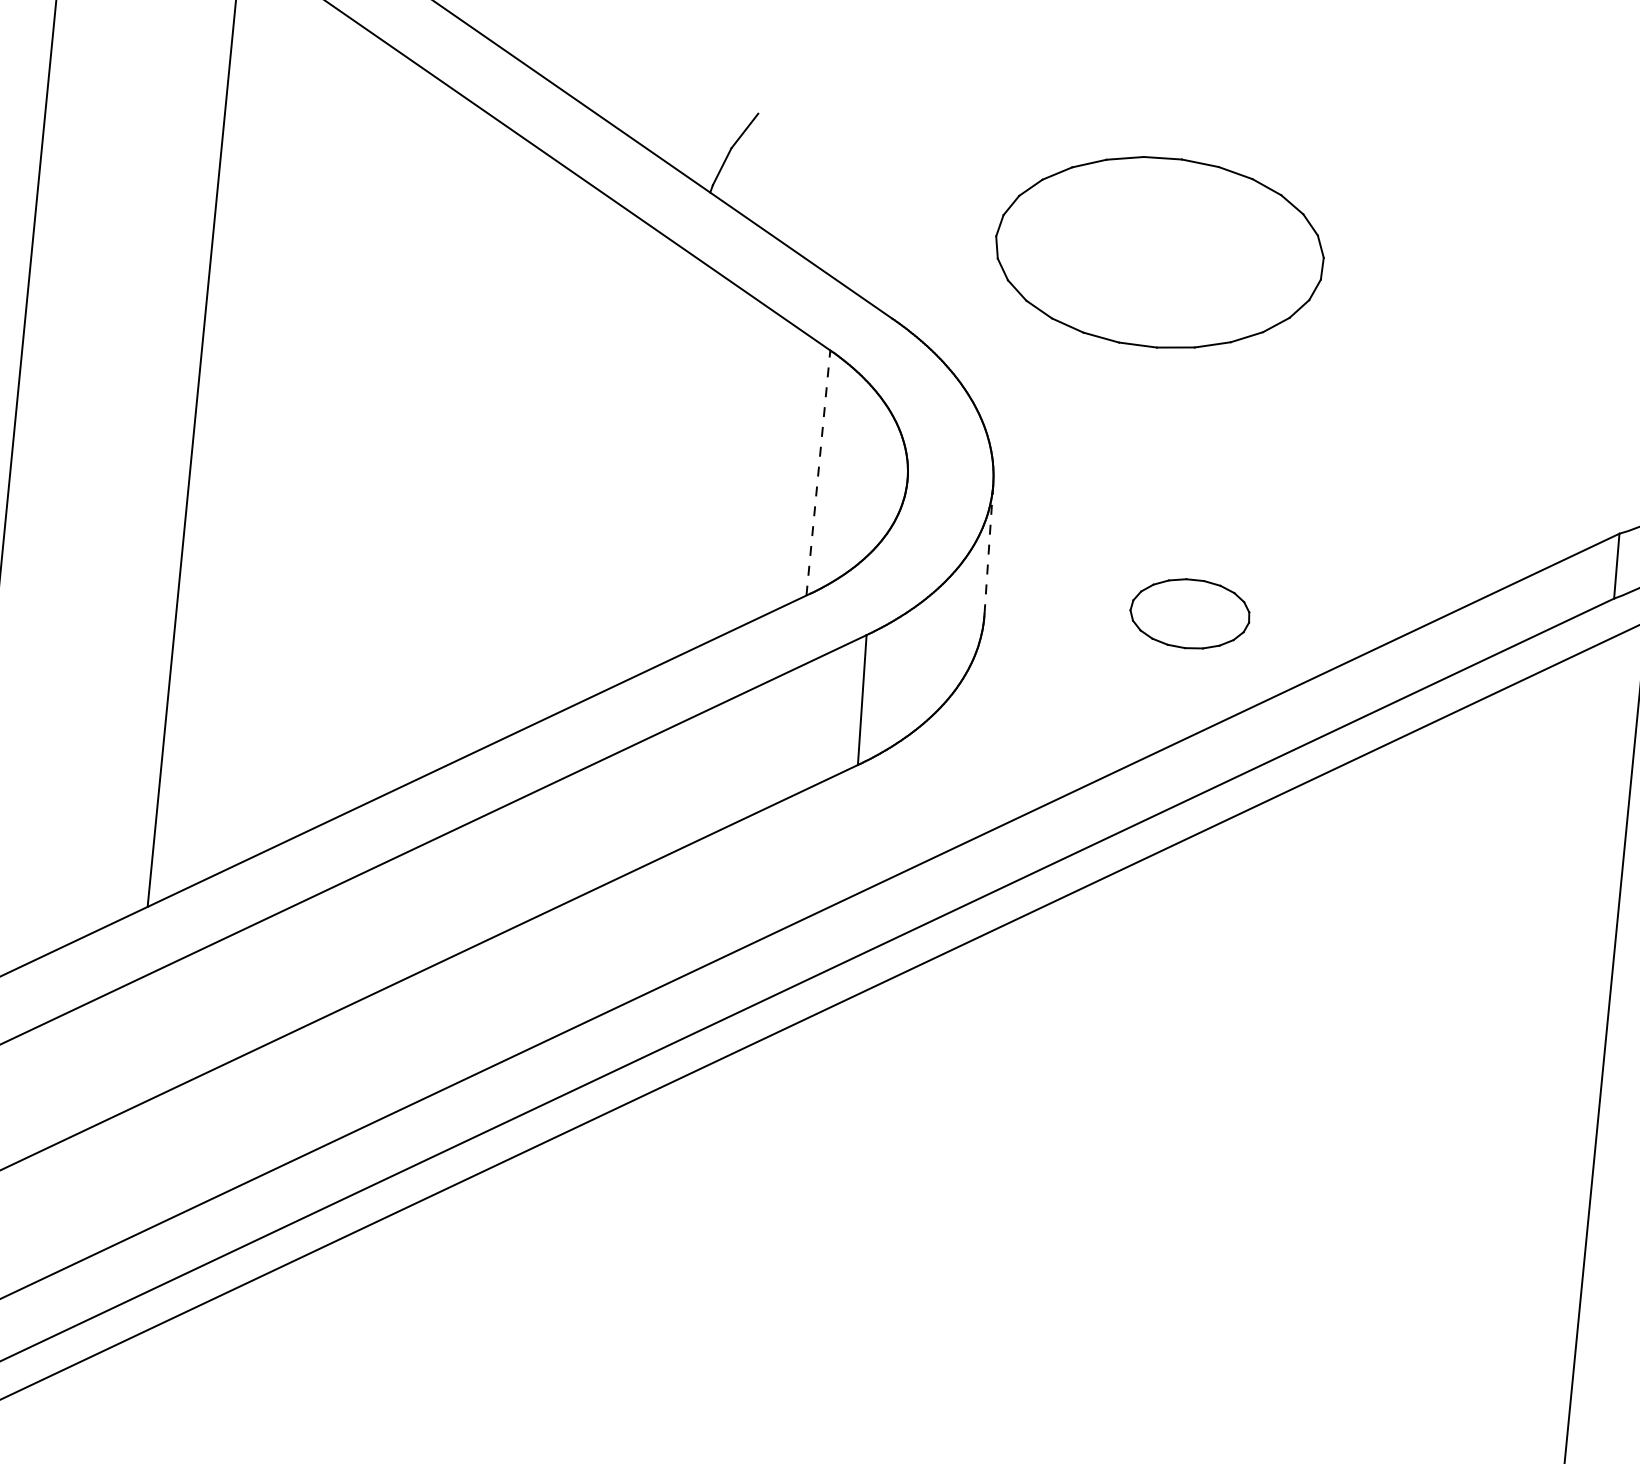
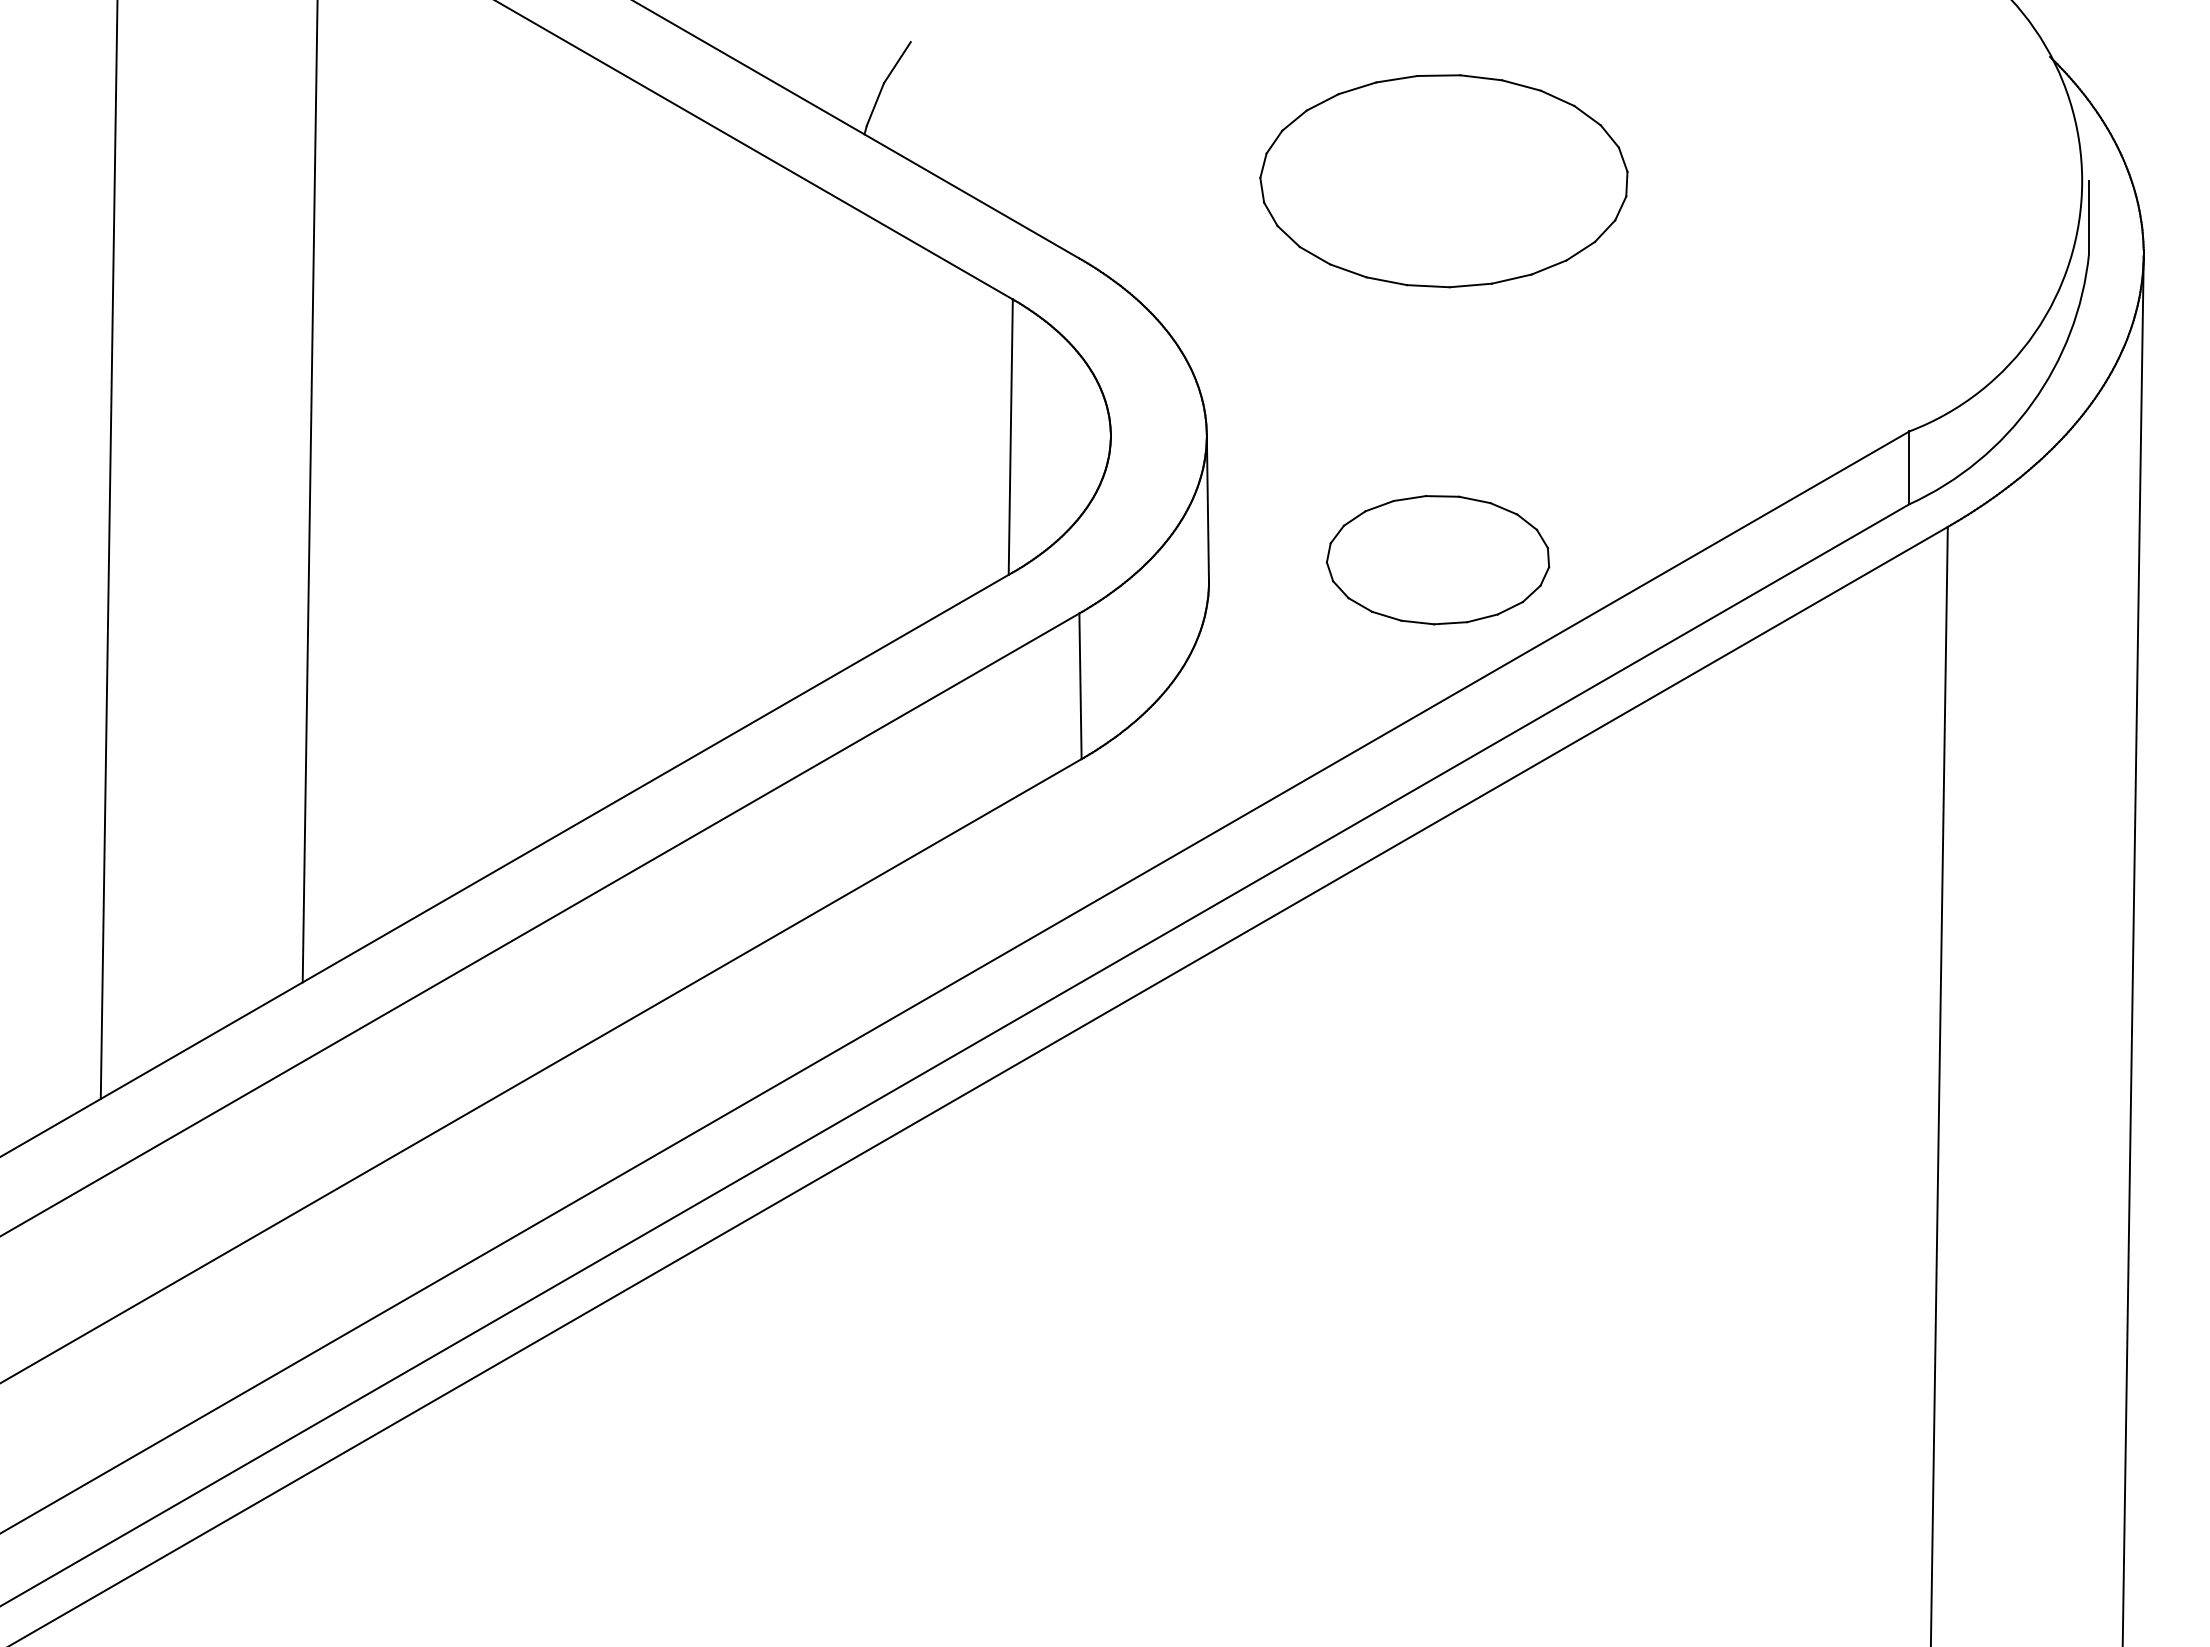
part: (1159, 252) -> (1443, 181), moved
line: (818, 473) -> (1010, 437), dashed -> solid
line: (988, 549) -> (1207, 506), dashed -> solid
part: (1189, 614) -> (1437, 560), size x1.67

